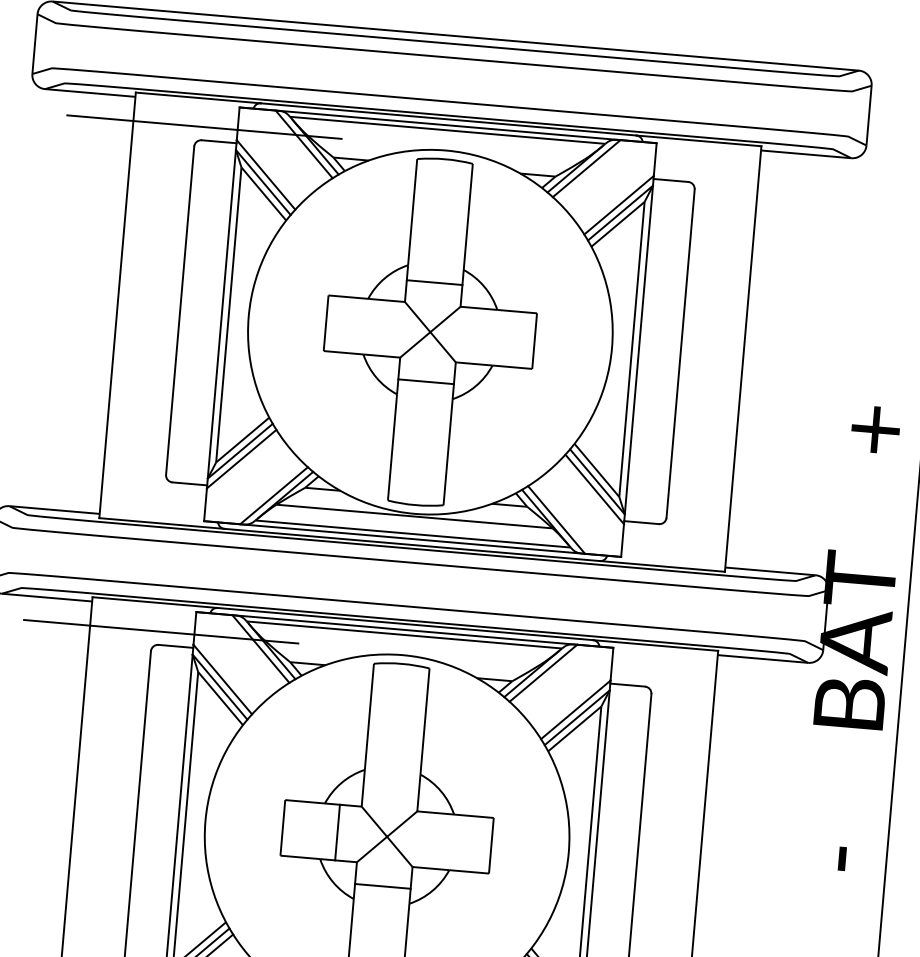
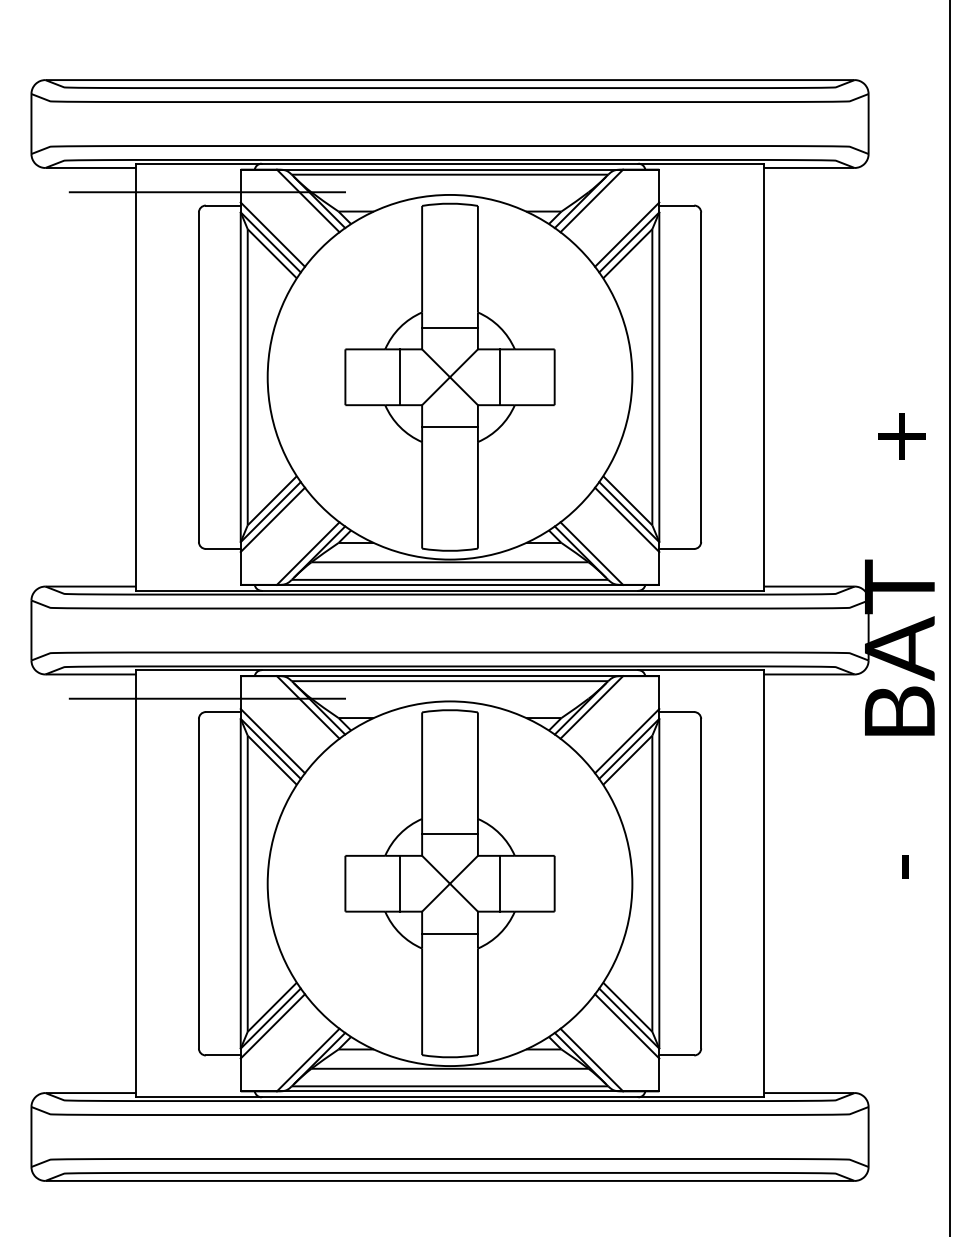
line: (381, 328) -> (400, 377), added
line: (479, 336) -> (499, 377), added
line: (390, 787) -> (449, 834), added
line: (436, 840) -> (499, 883), added

